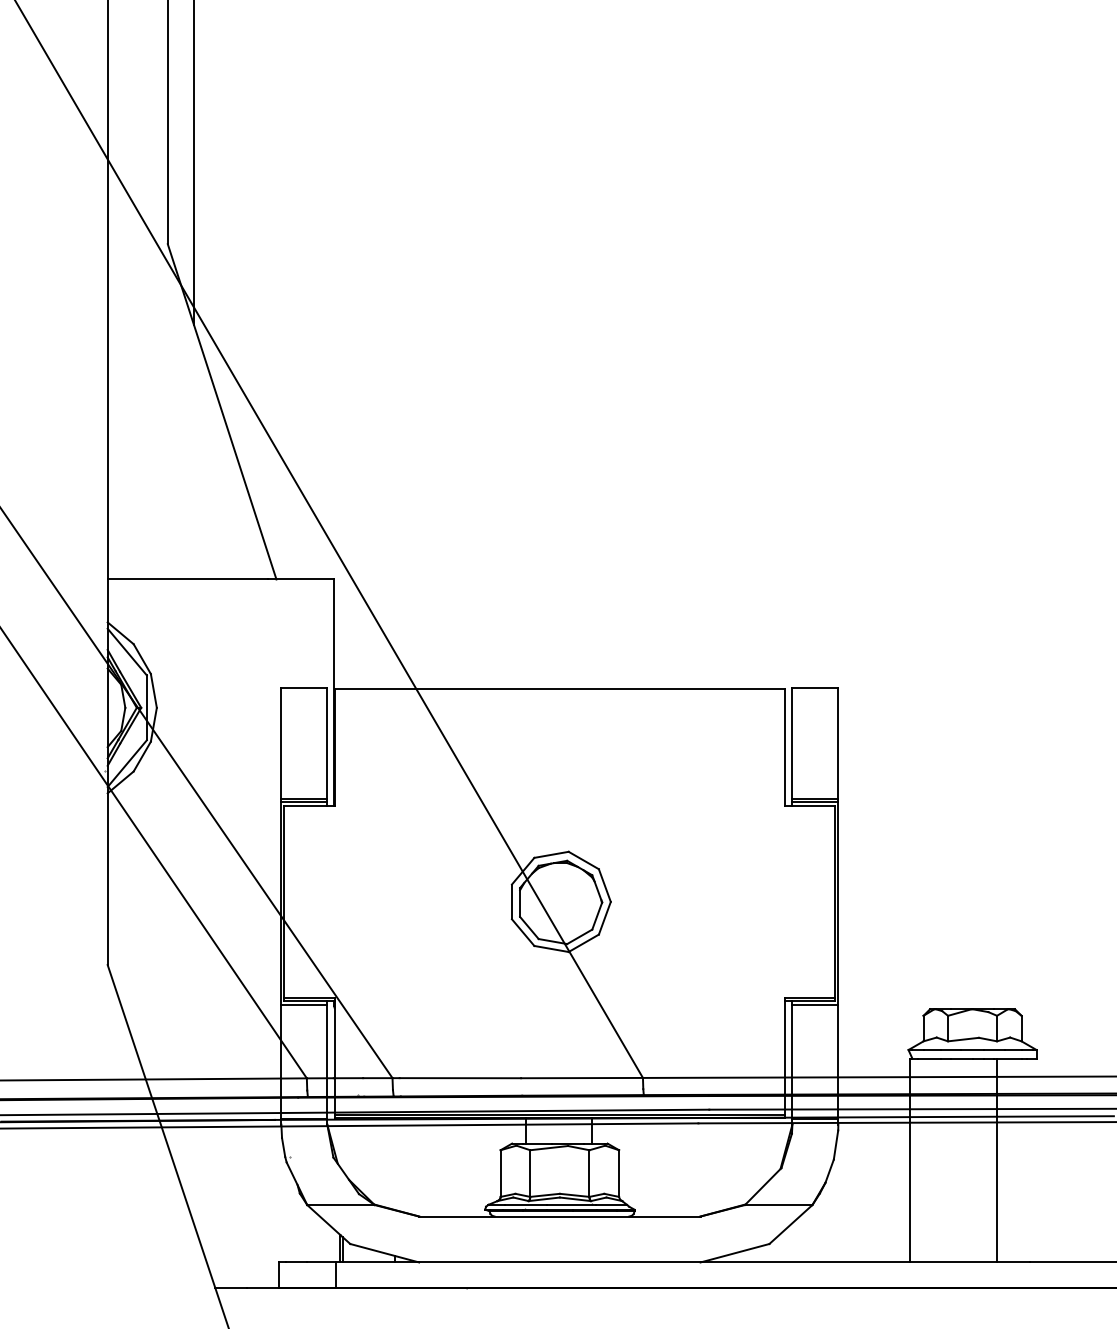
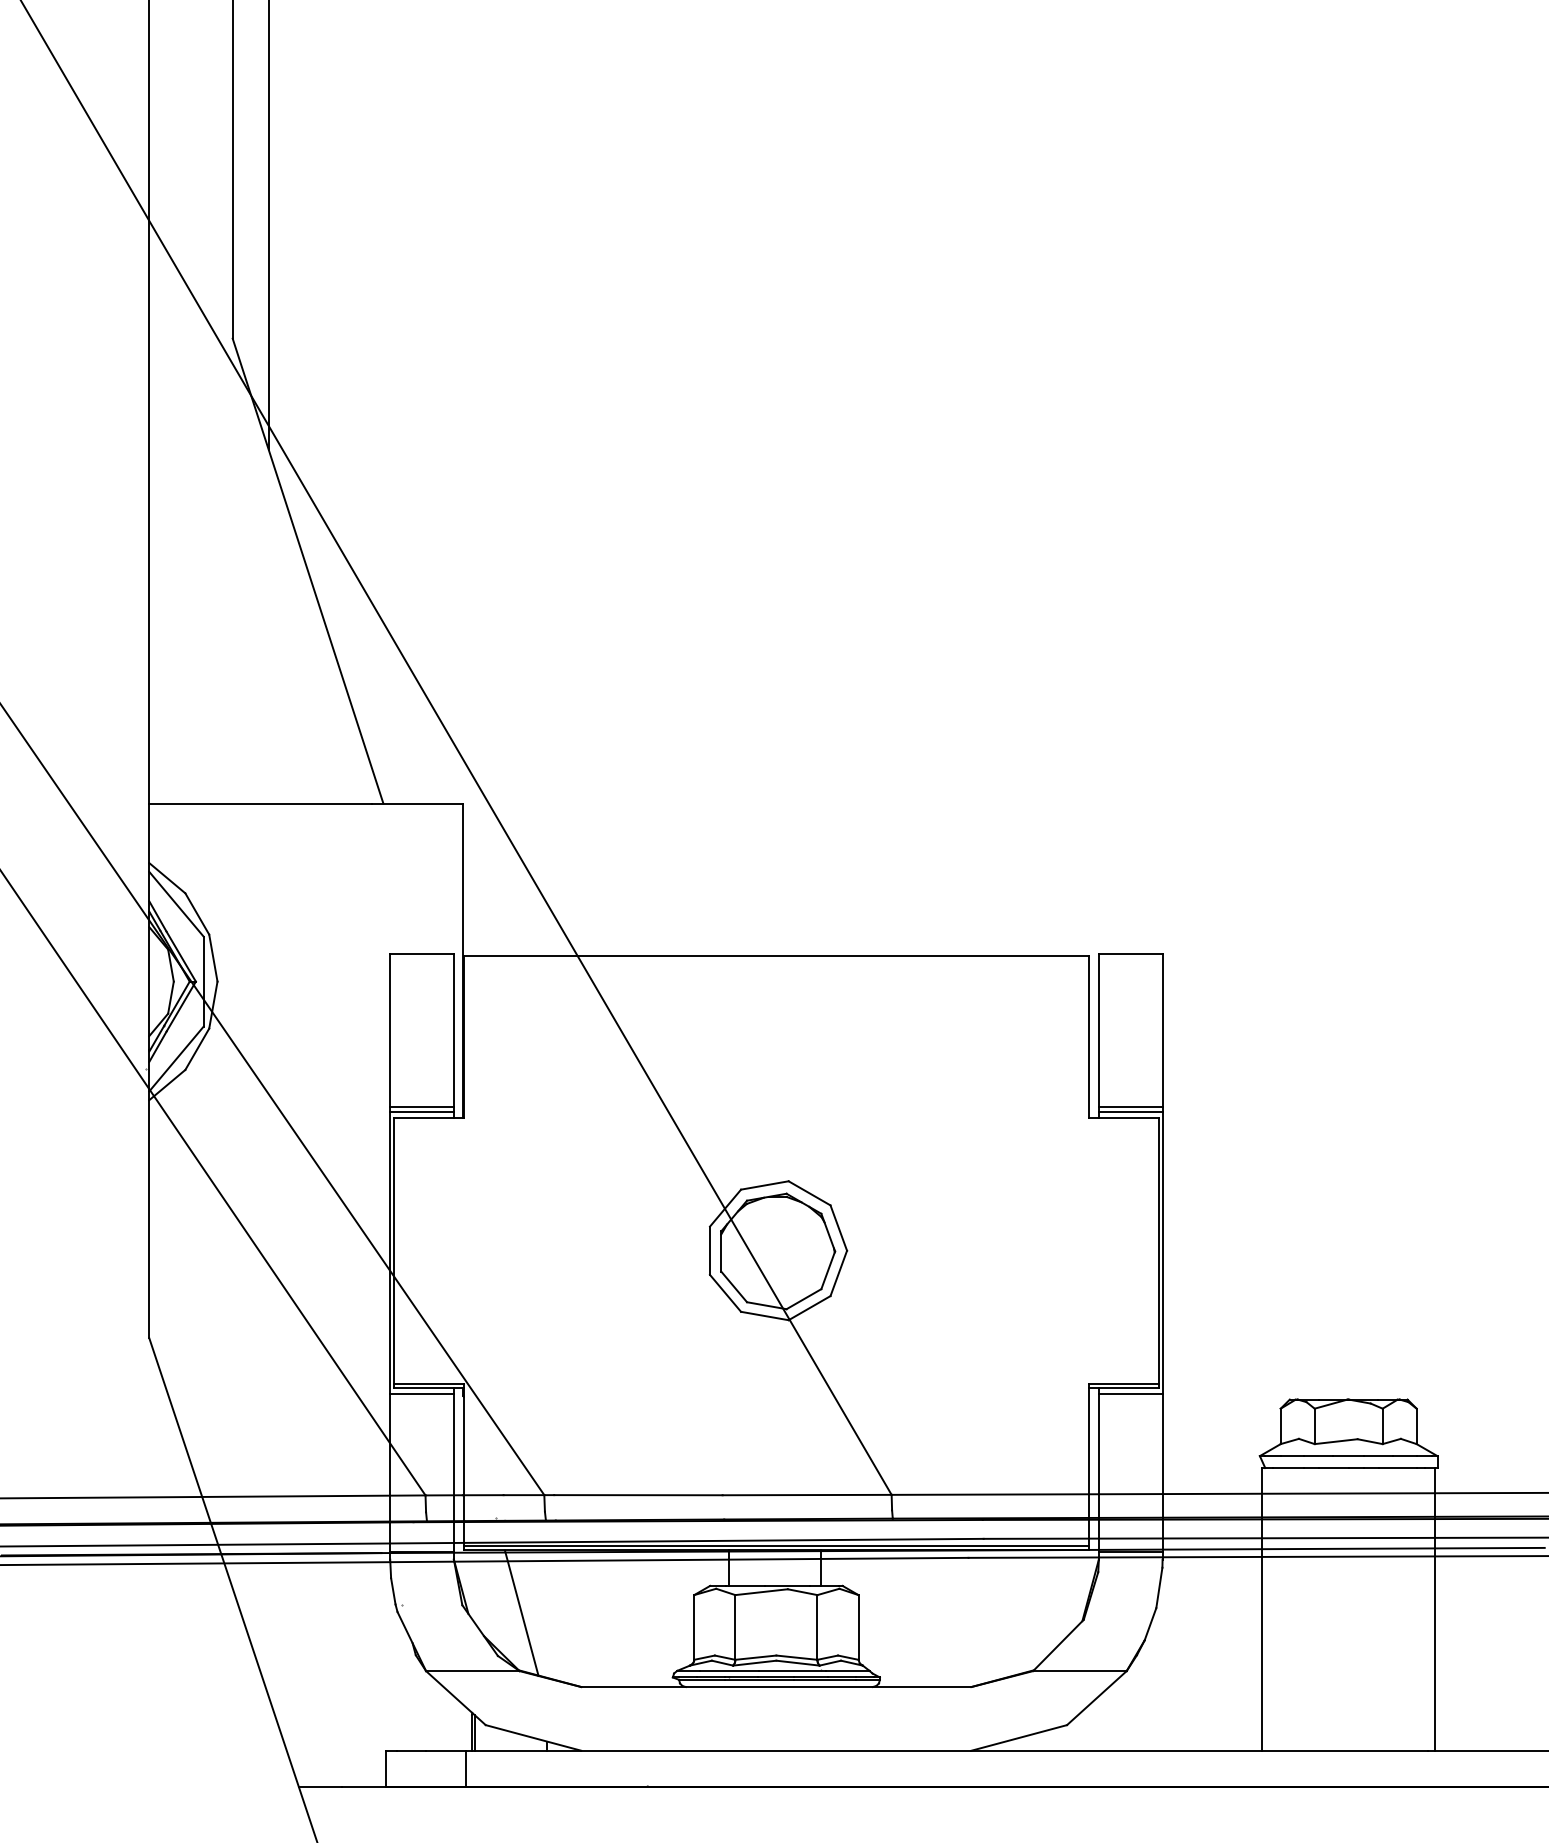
line: (996, 1160) -> (1434, 1609), moved
line: (376, 1162) -> (521, 1612), added

